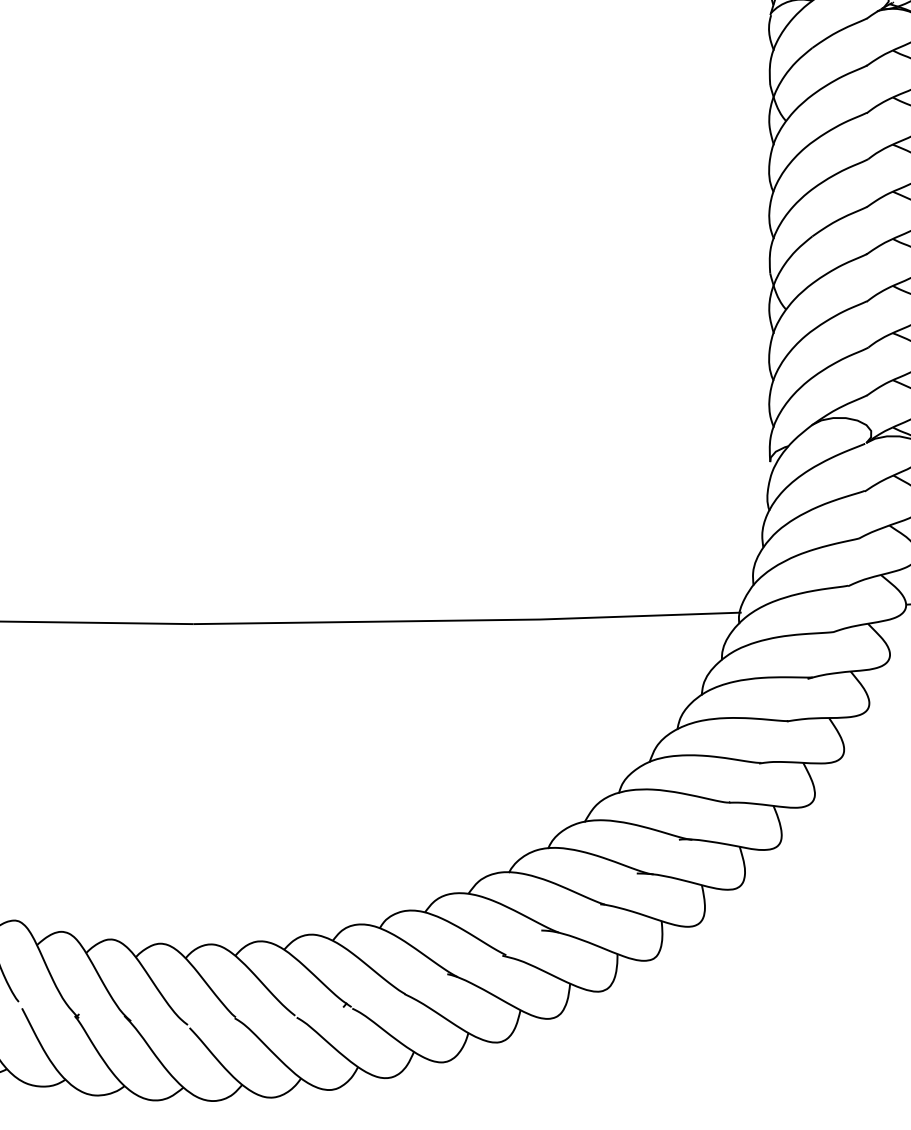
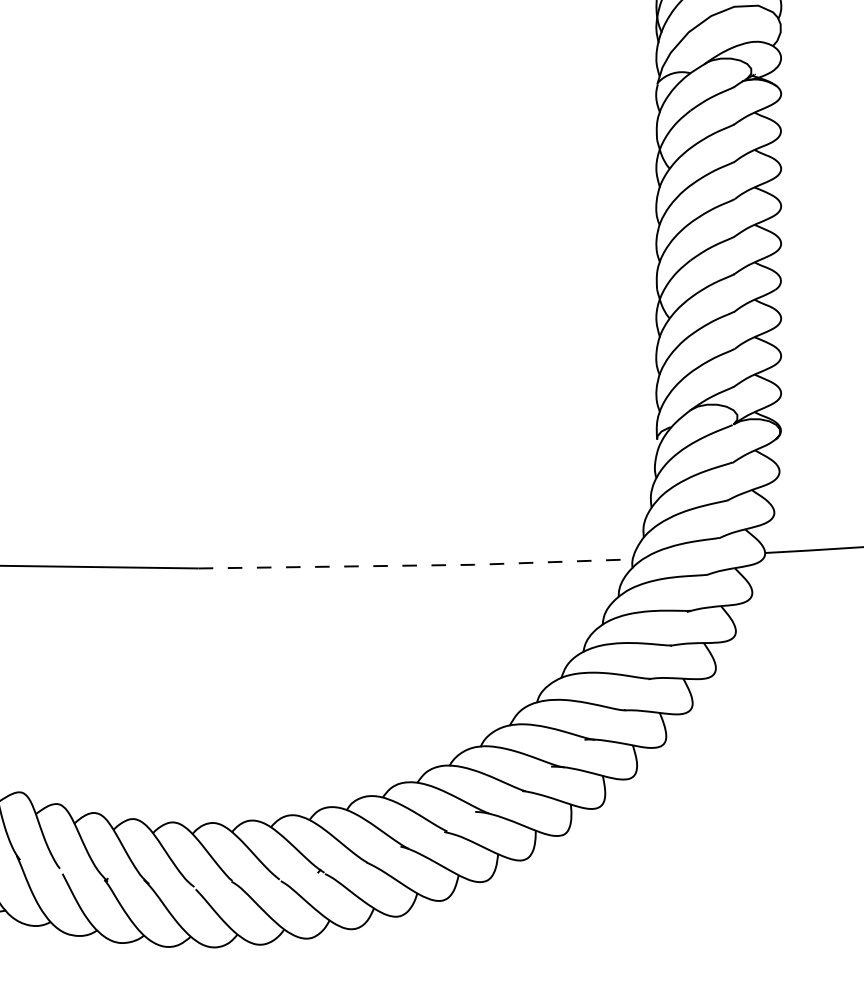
line: (468, 620) -> (417, 565), solid -> dashed

